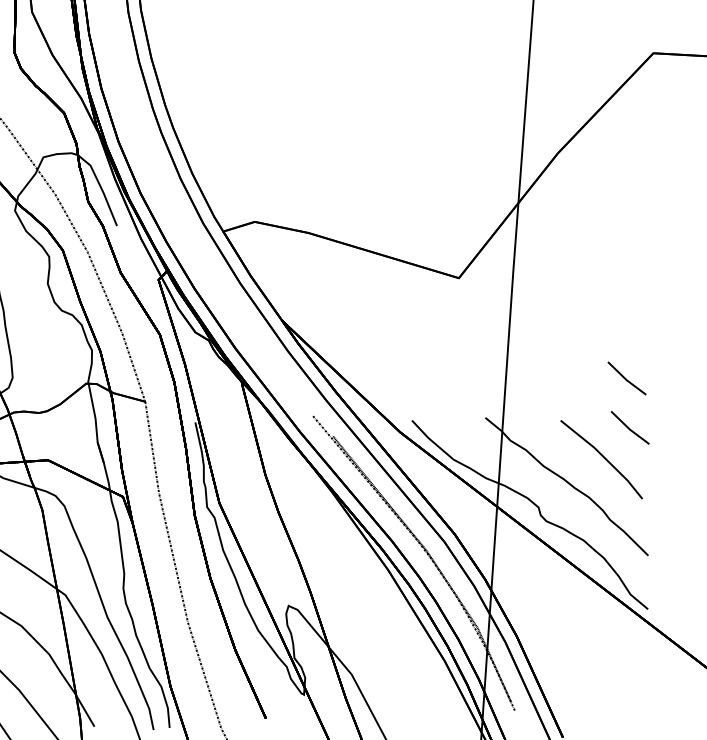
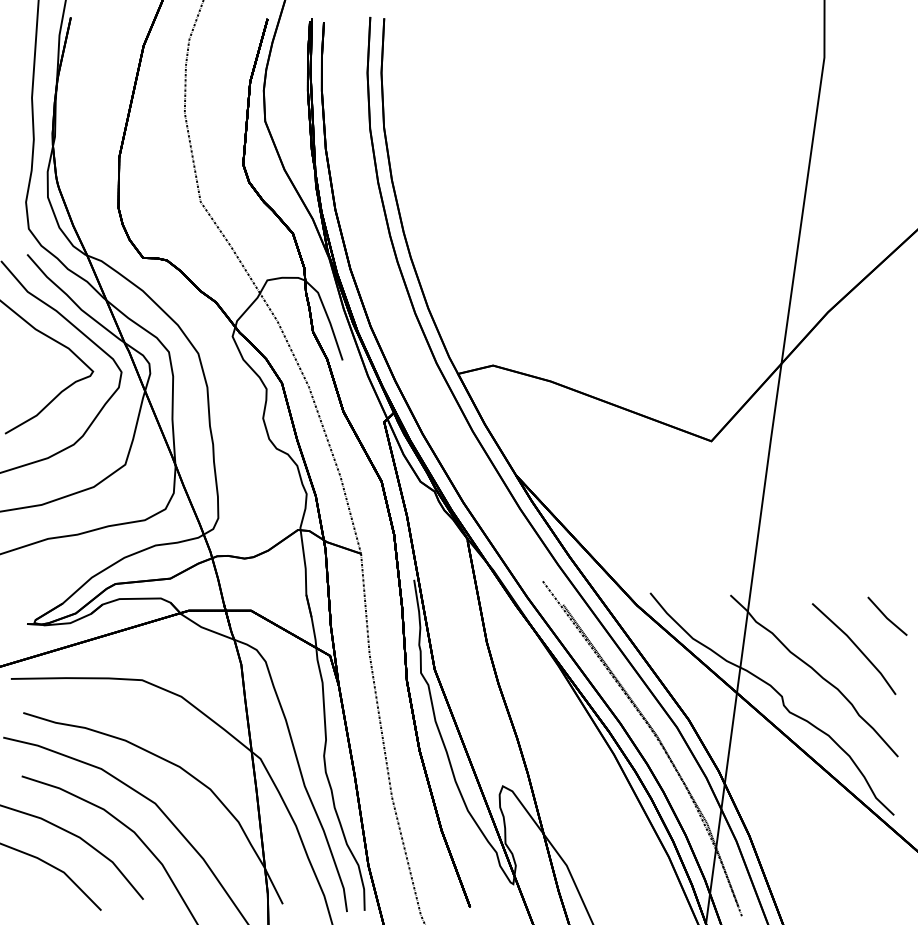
line: (626, 378) -> (886, 562), removed

